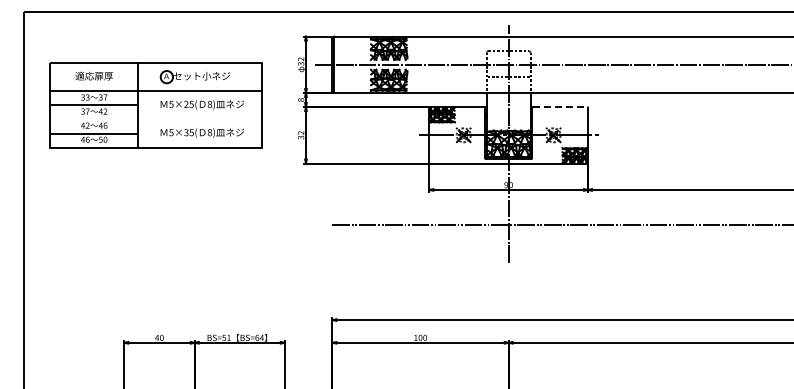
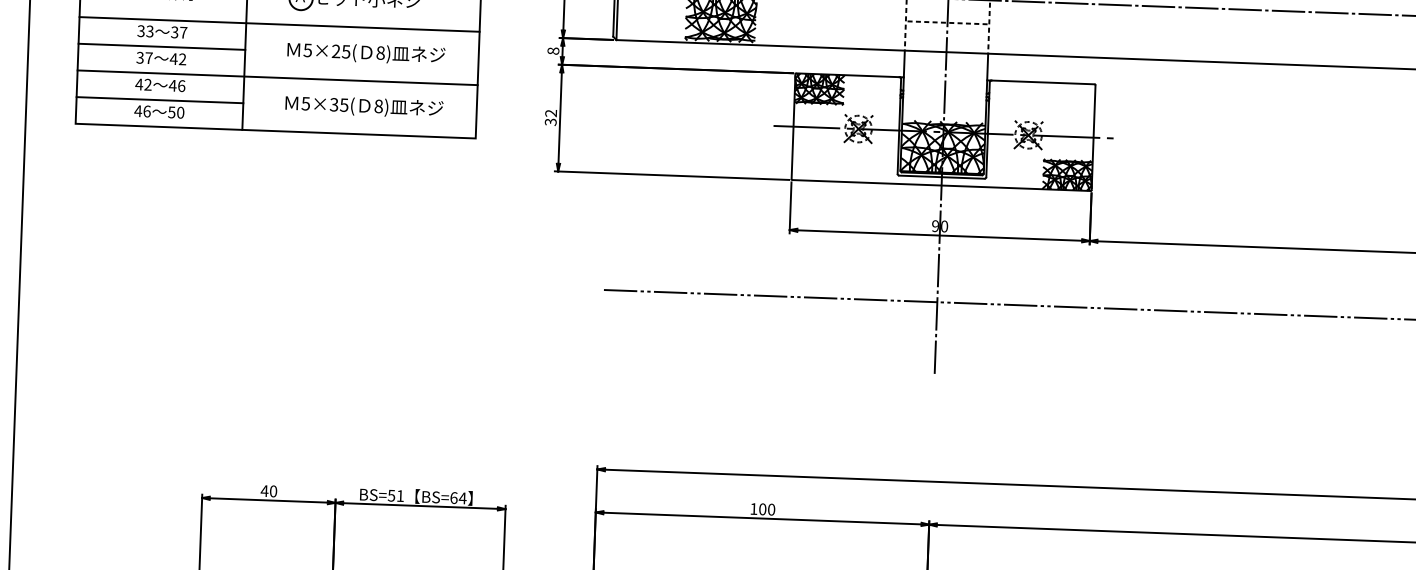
line: (560, 107) -> (1043, 83), dashed -> solid
line: (155, 119) -> (276, 77), added

